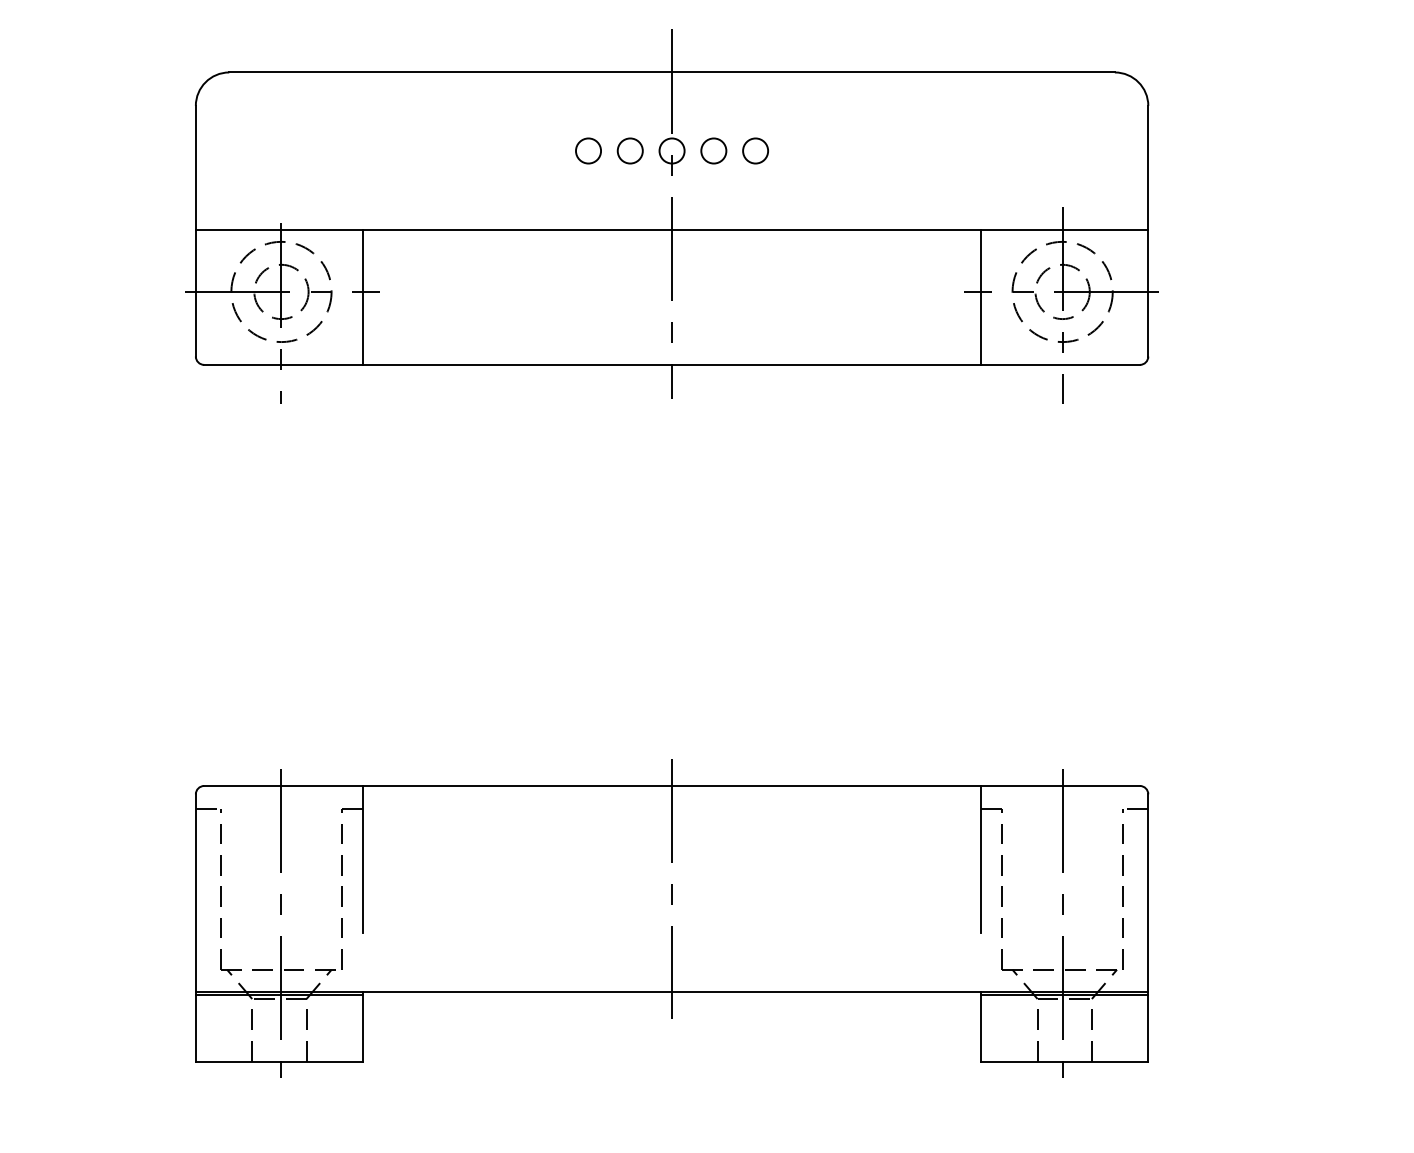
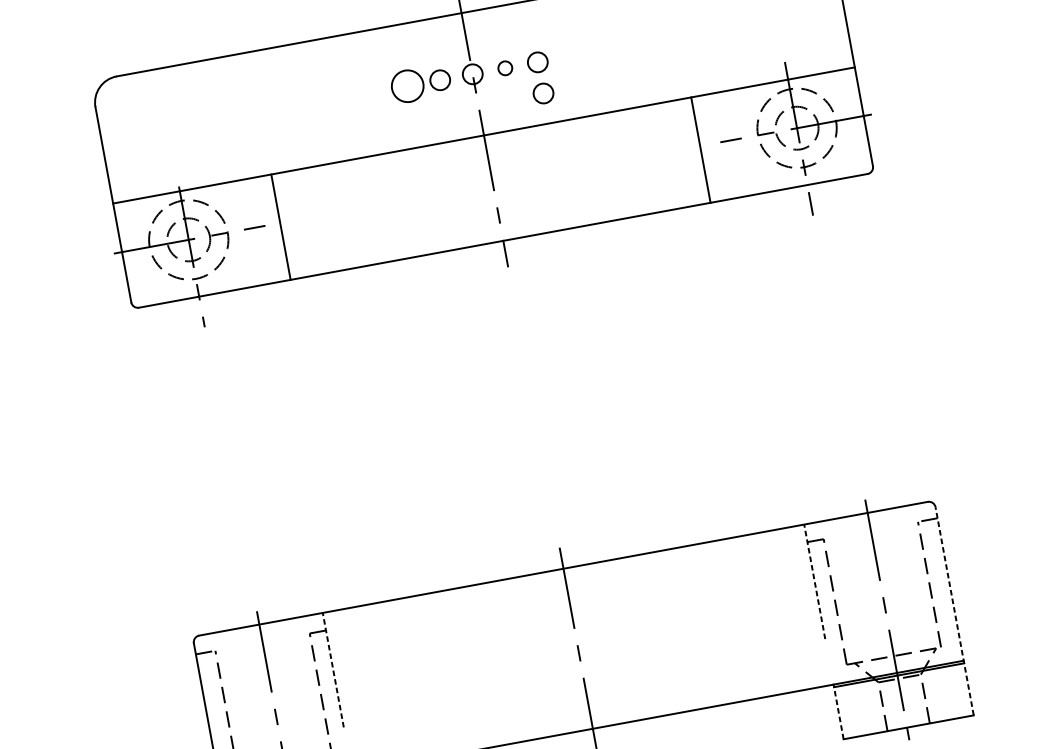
circle: (588, 150) -> (407, 85), size x1.6
circle: (713, 150) -> (504, 67), size x0.7
circle: (755, 190) -> (543, 93), added
line: (362, 296) -> (280, 226), moved
line: (981, 296) -> (701, 149), moved
line: (362, 859) -> (332, 670), solid -> dashed
line: (981, 859) -> (814, 581), solid -> dashed
line: (1148, 928) -> (954, 611), solid -> dashed
line: (981, 1026) -> (838, 711), solid -> dashed

